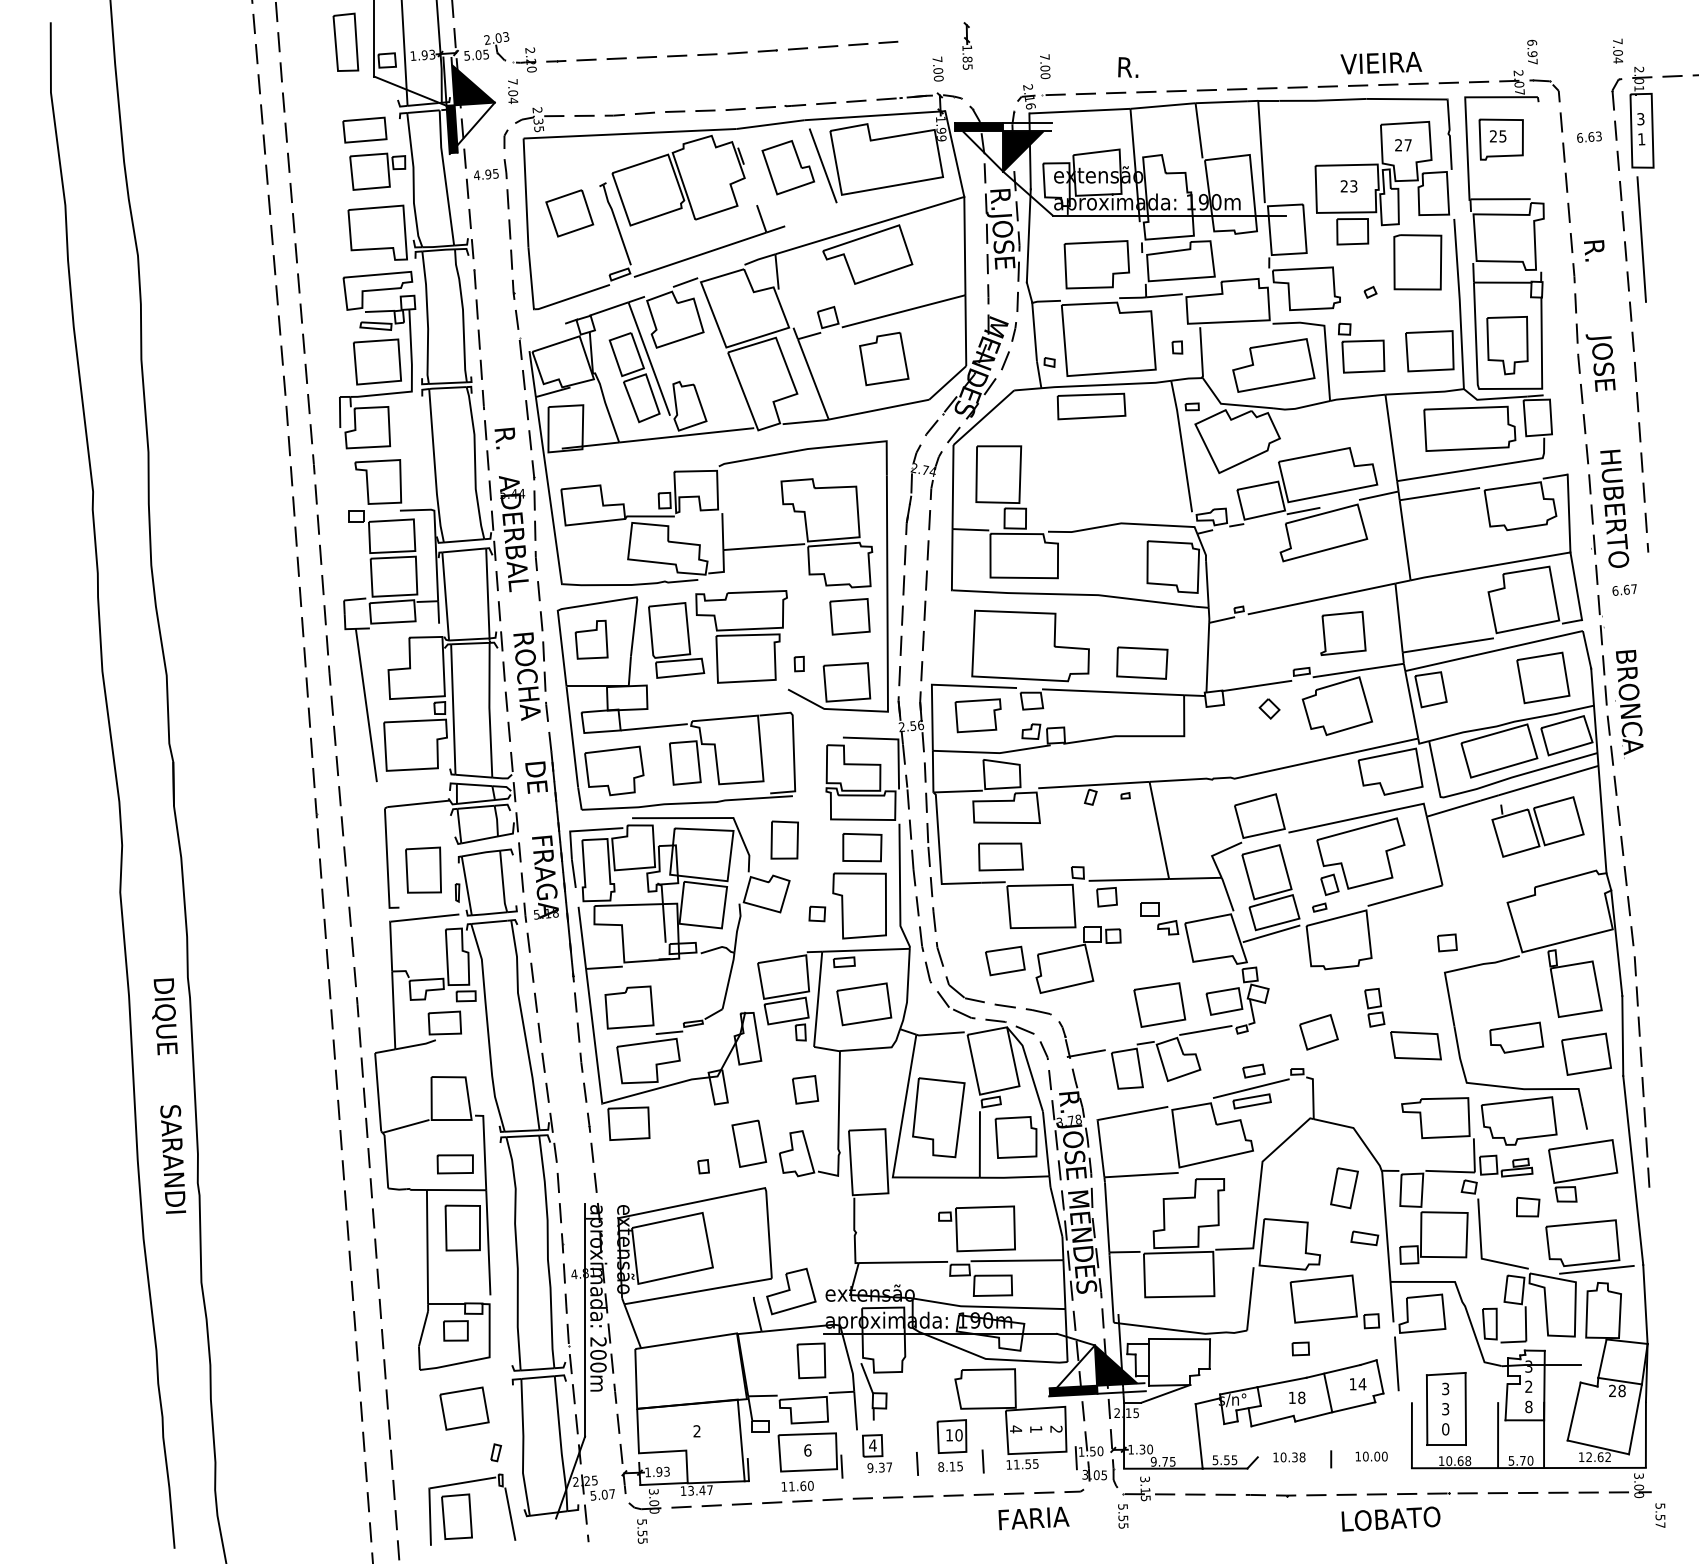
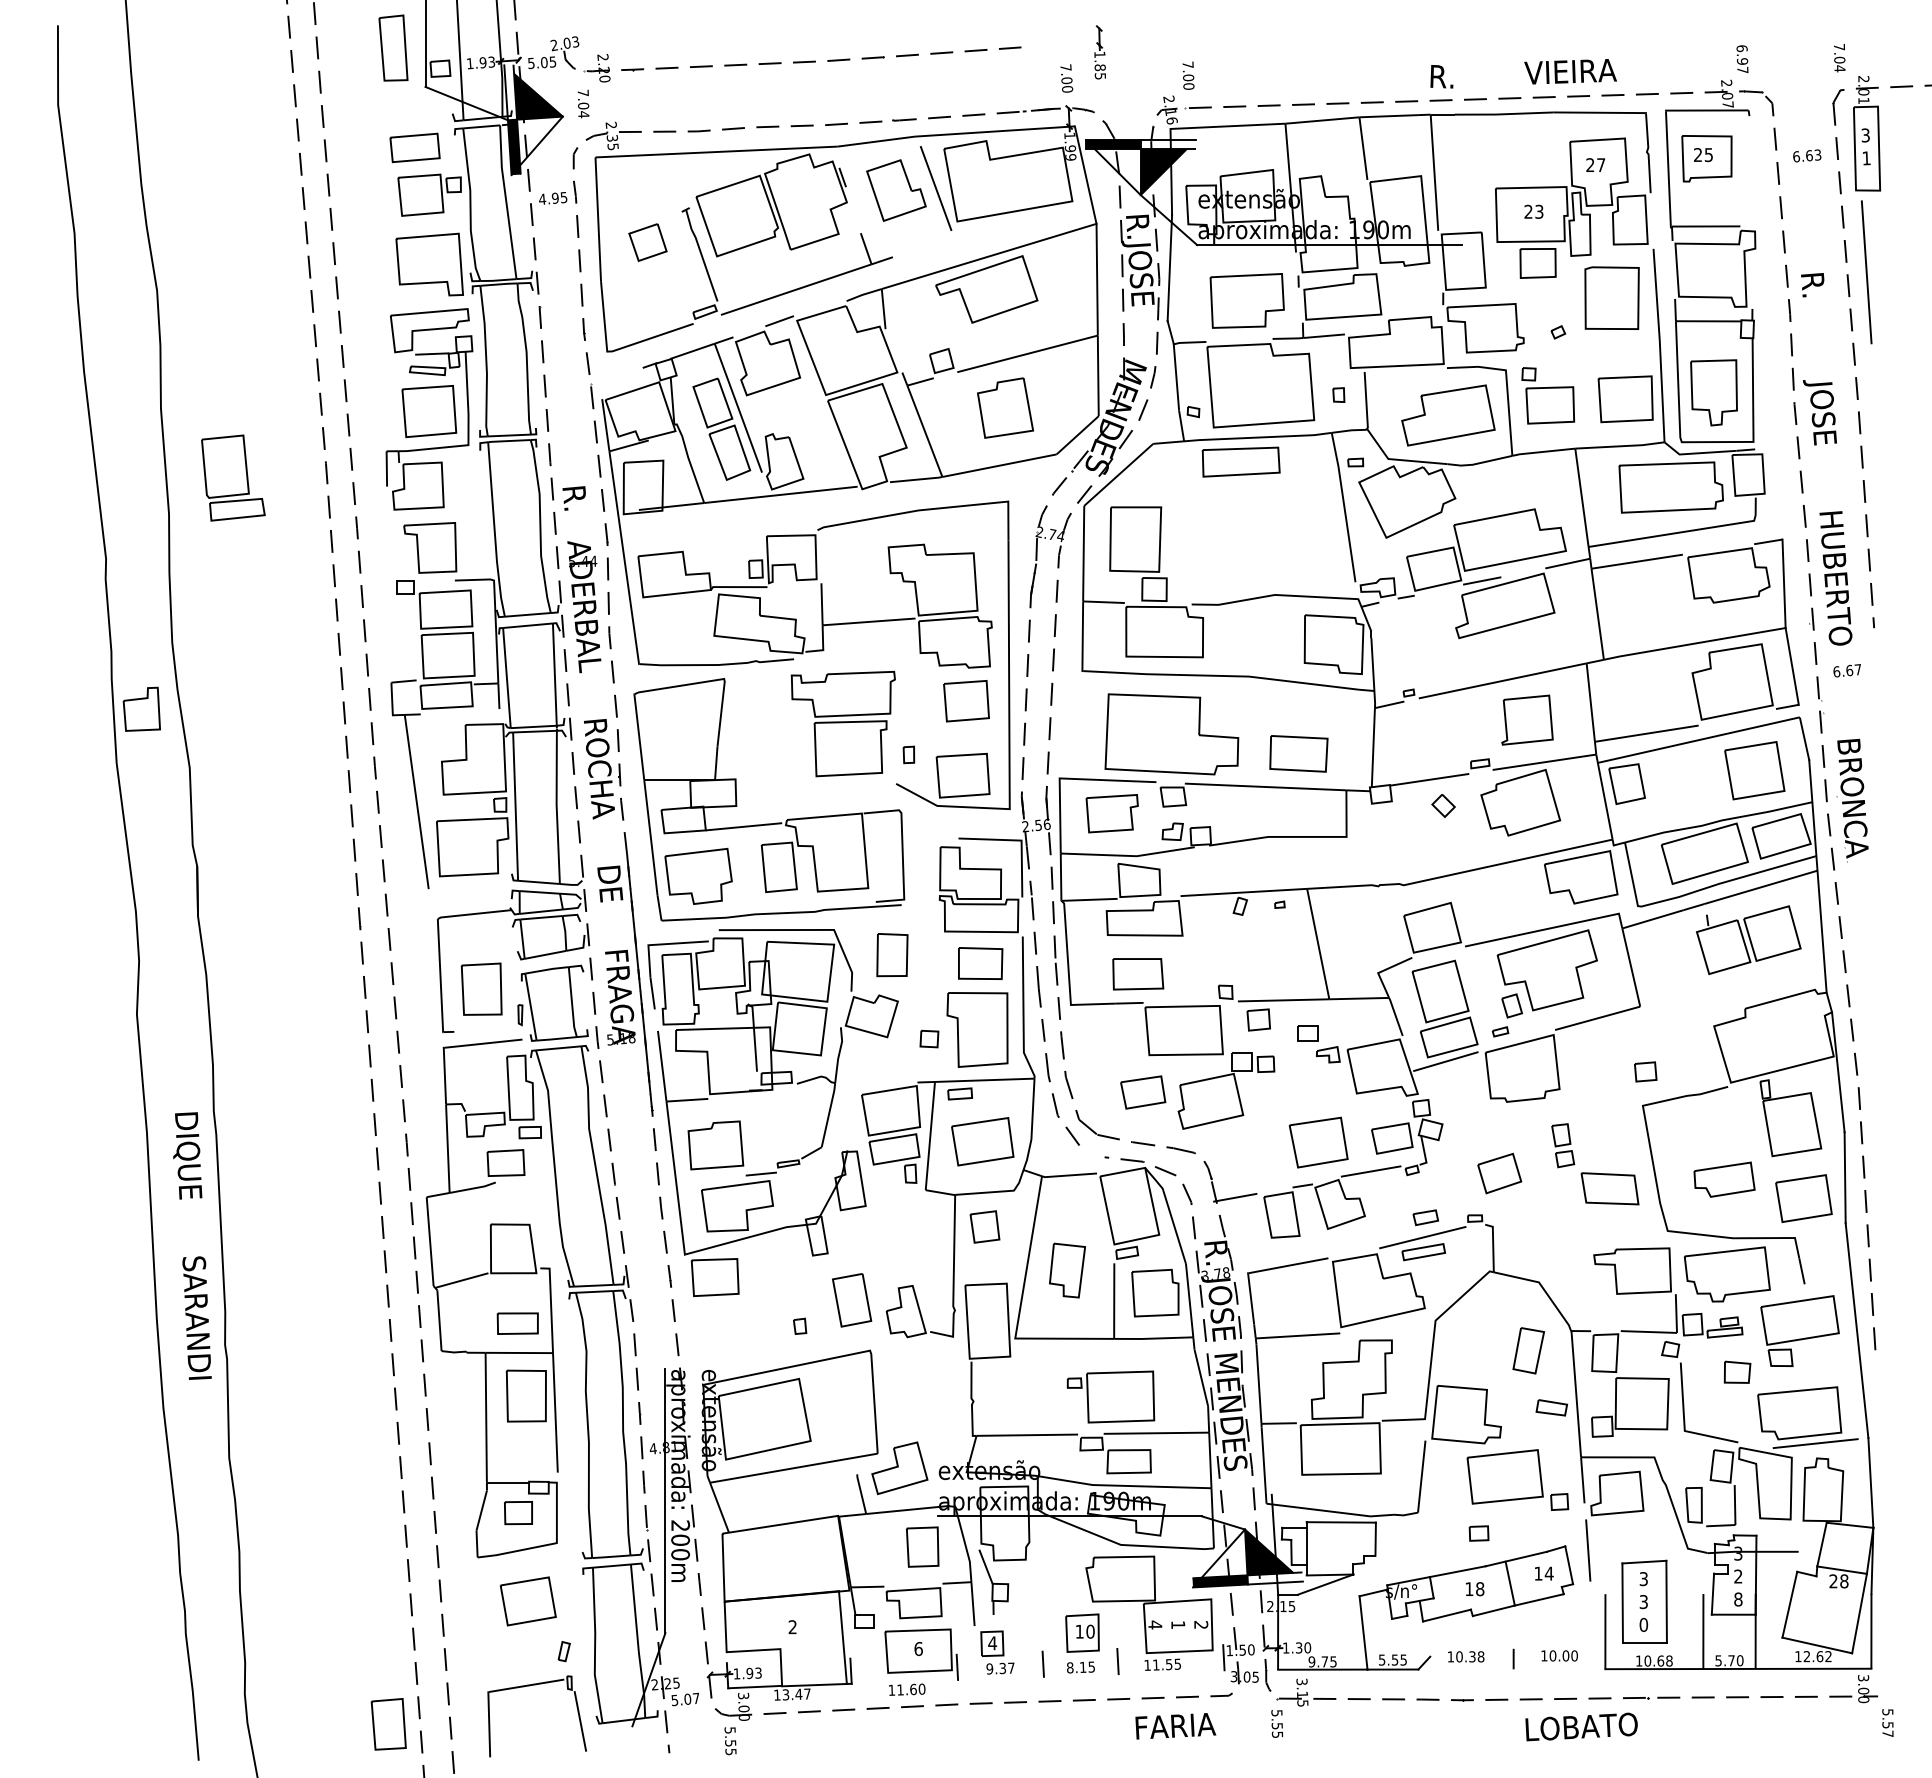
text: (1127, 67) -> (1441, 76), moved
part: (569, 213) -> (647, 242), size x0.7
part: (591, 639) -> (141, 708), moved
part: (676, 639) -> (233, 477), moved
line: (959, 1012) -> (1091, 1151), removed
part: (805, 1089) -> (984, 1226), moved
part: (938, 1117) -> (1067, 1270), size x0.6
part: (456, 1516) -> (388, 1724), moved

